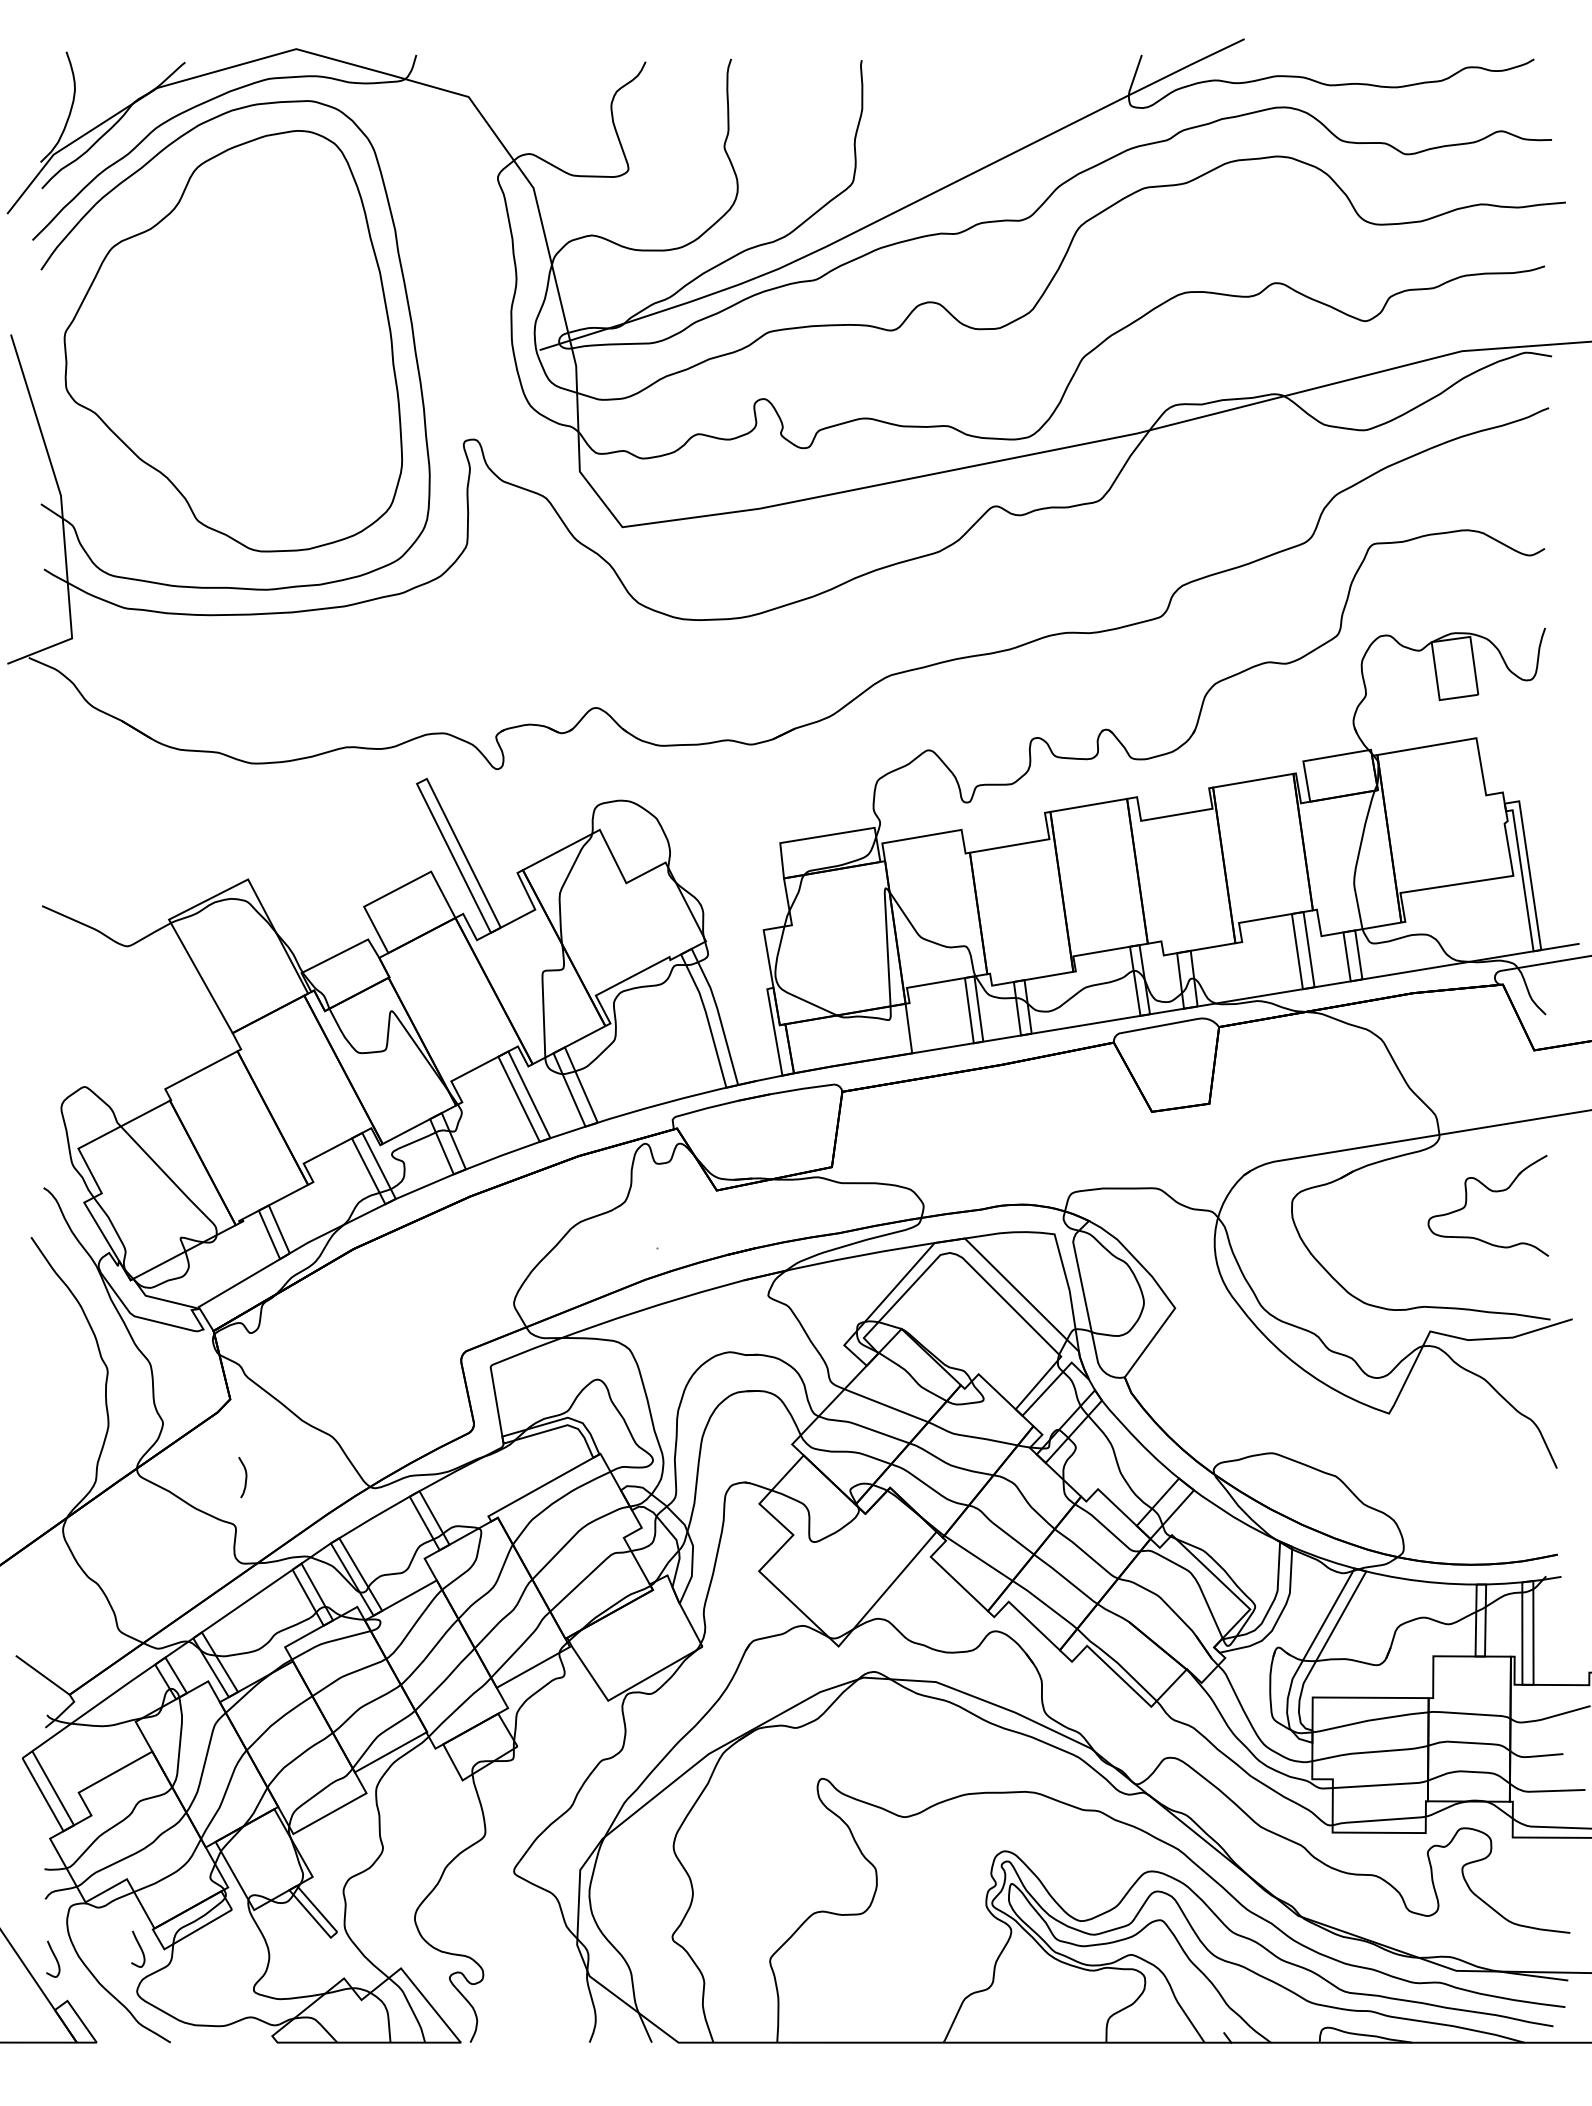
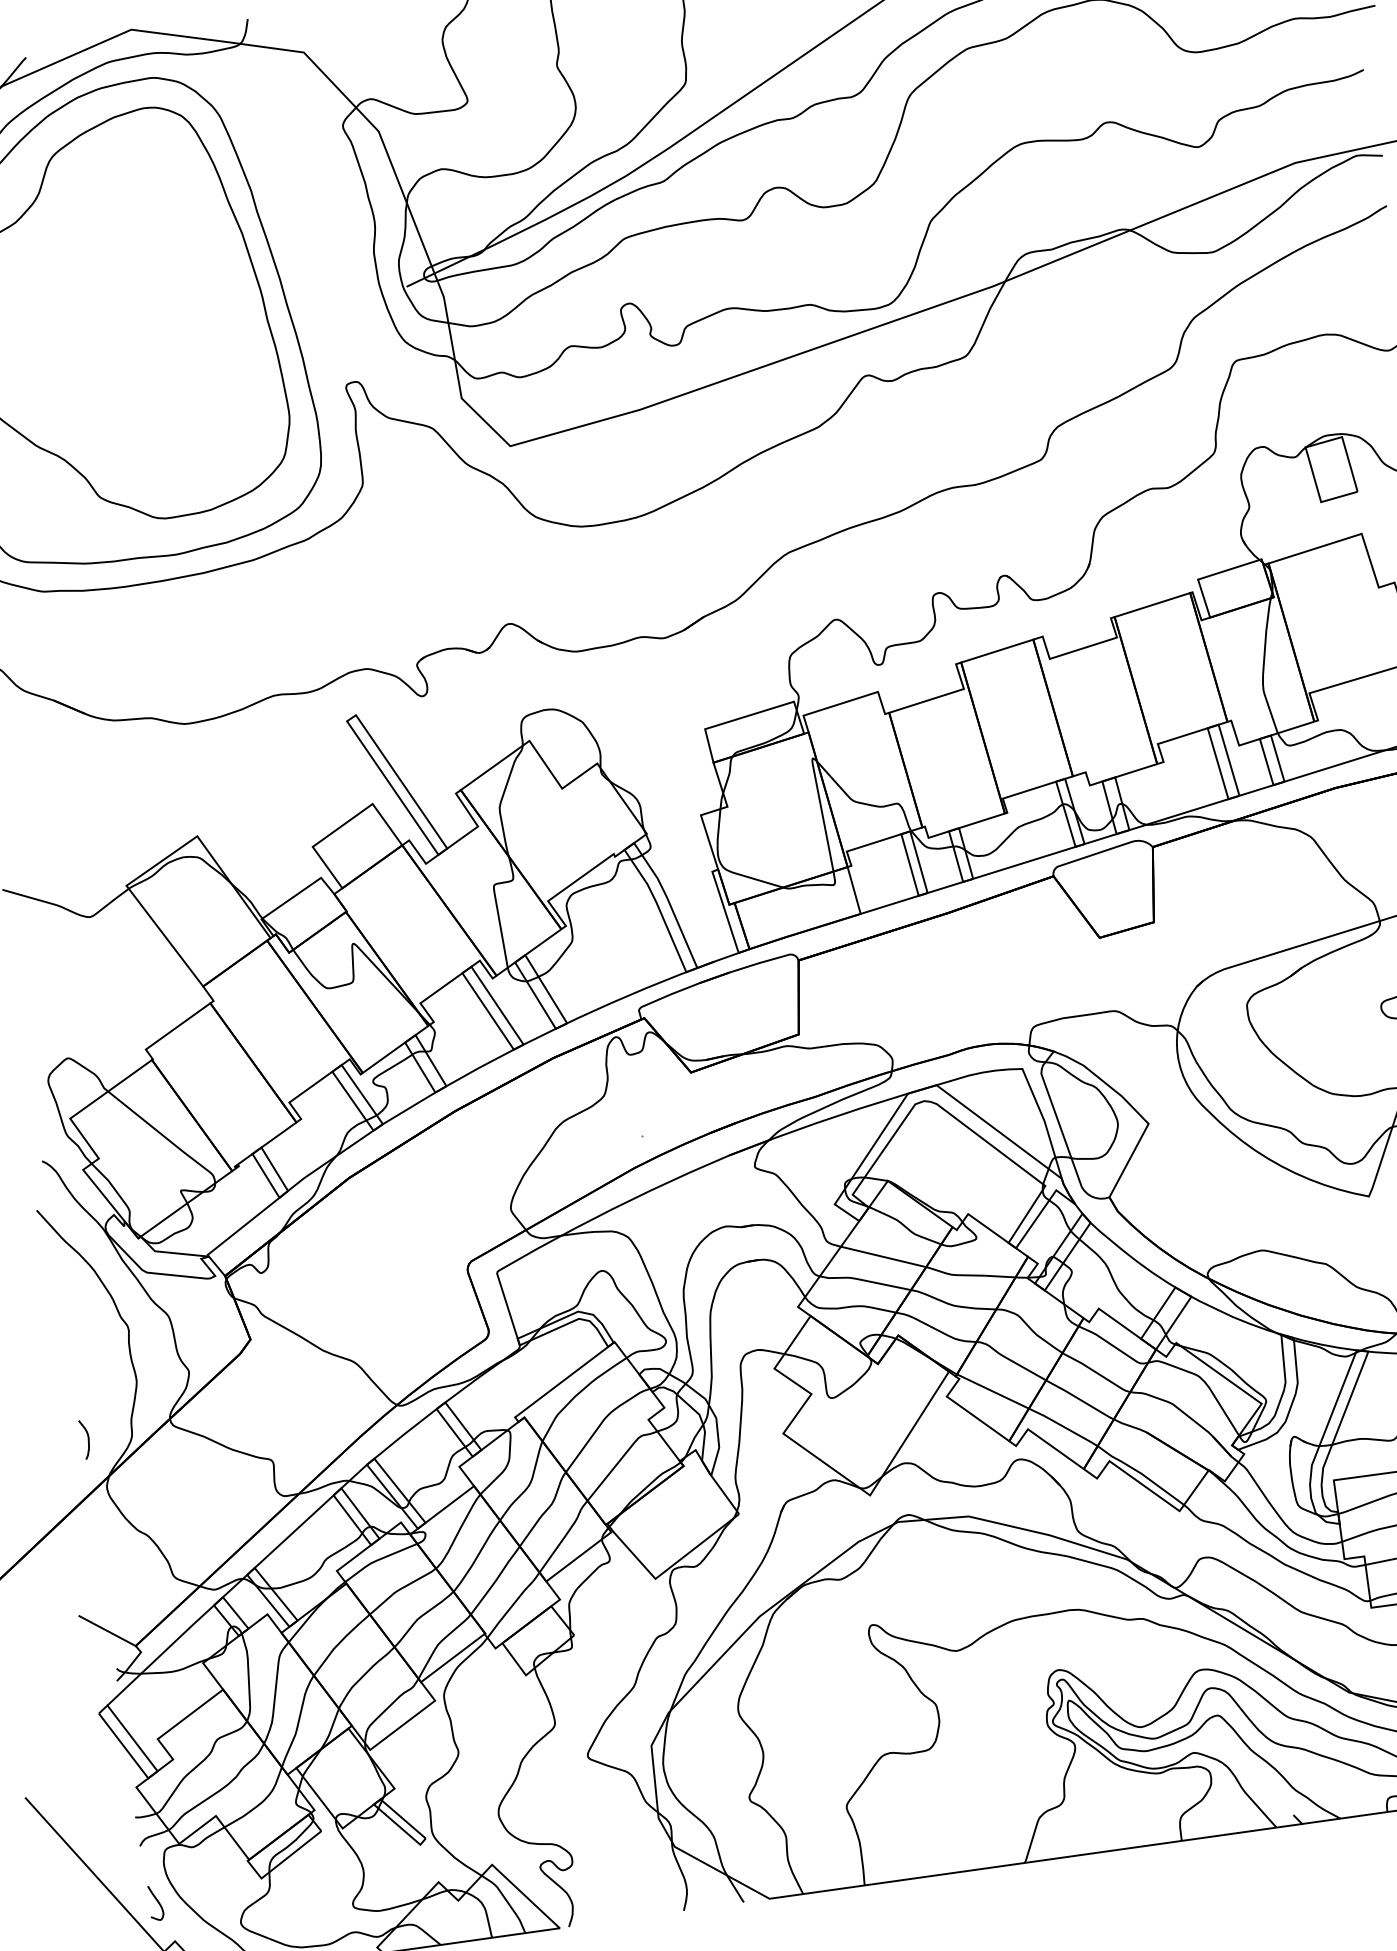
curve: (245, 1477) -> (87, 1439), moved
curve: (139, 1947) -> (237, 1880), removed

